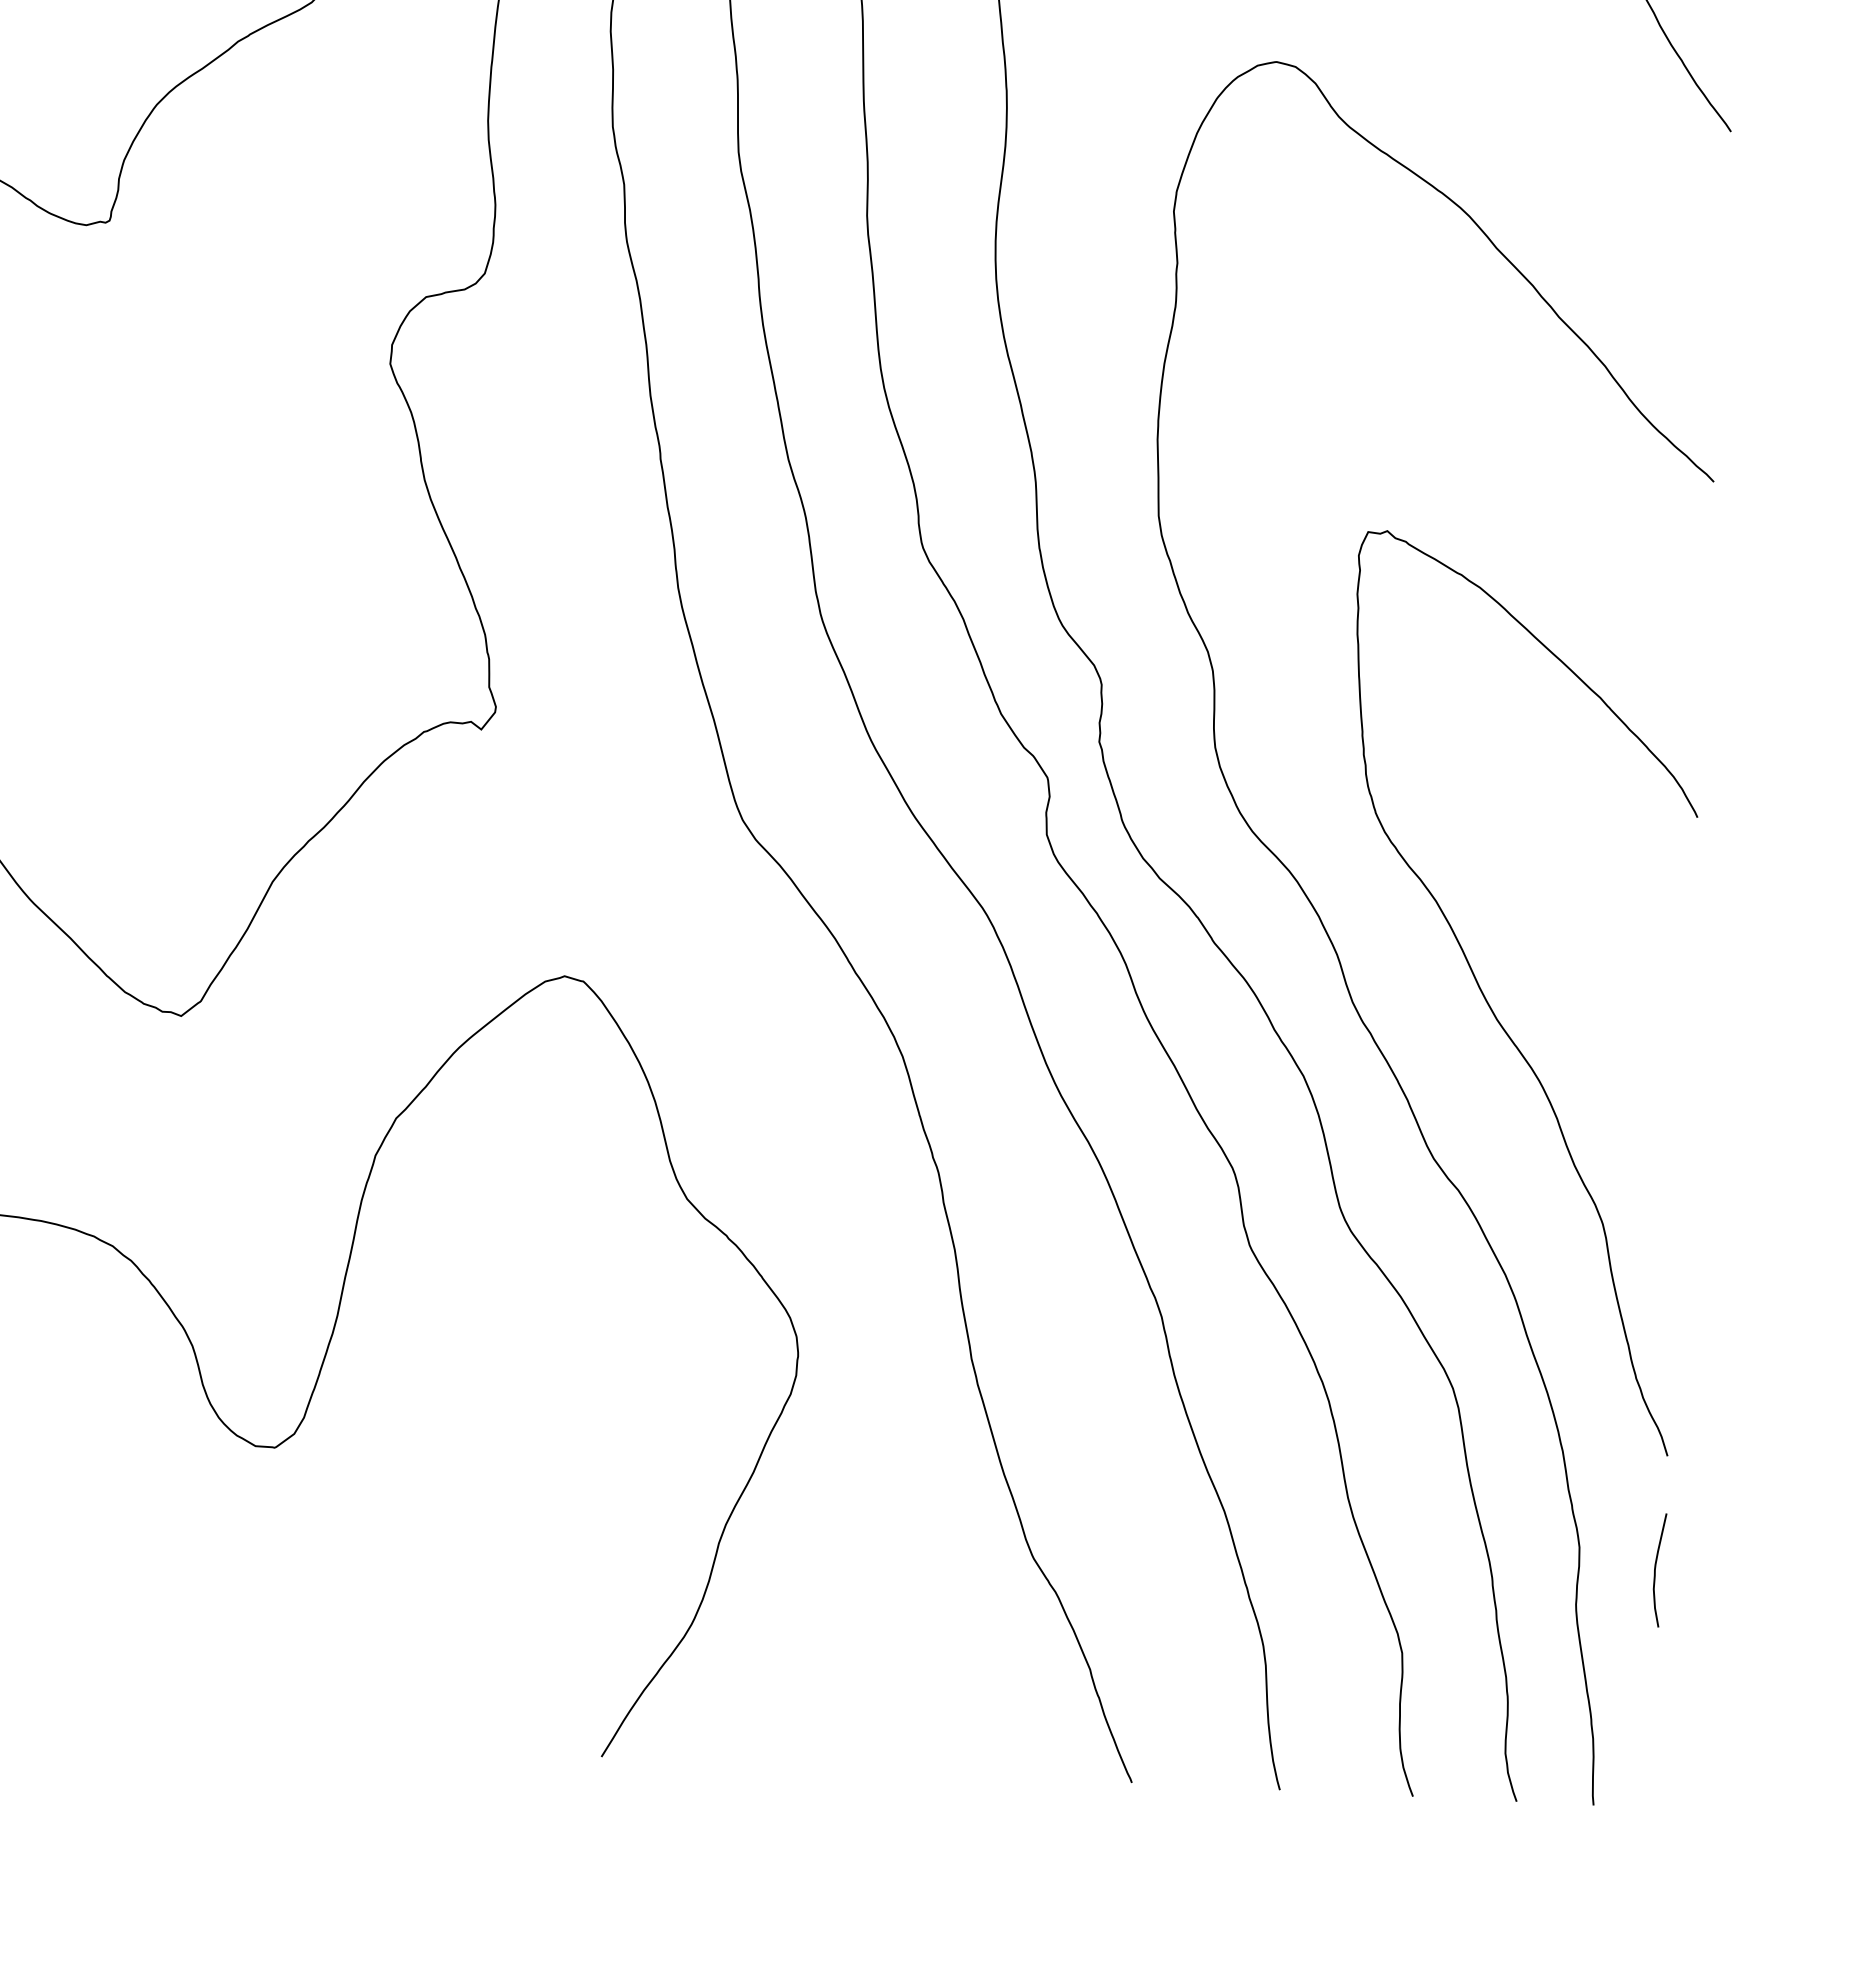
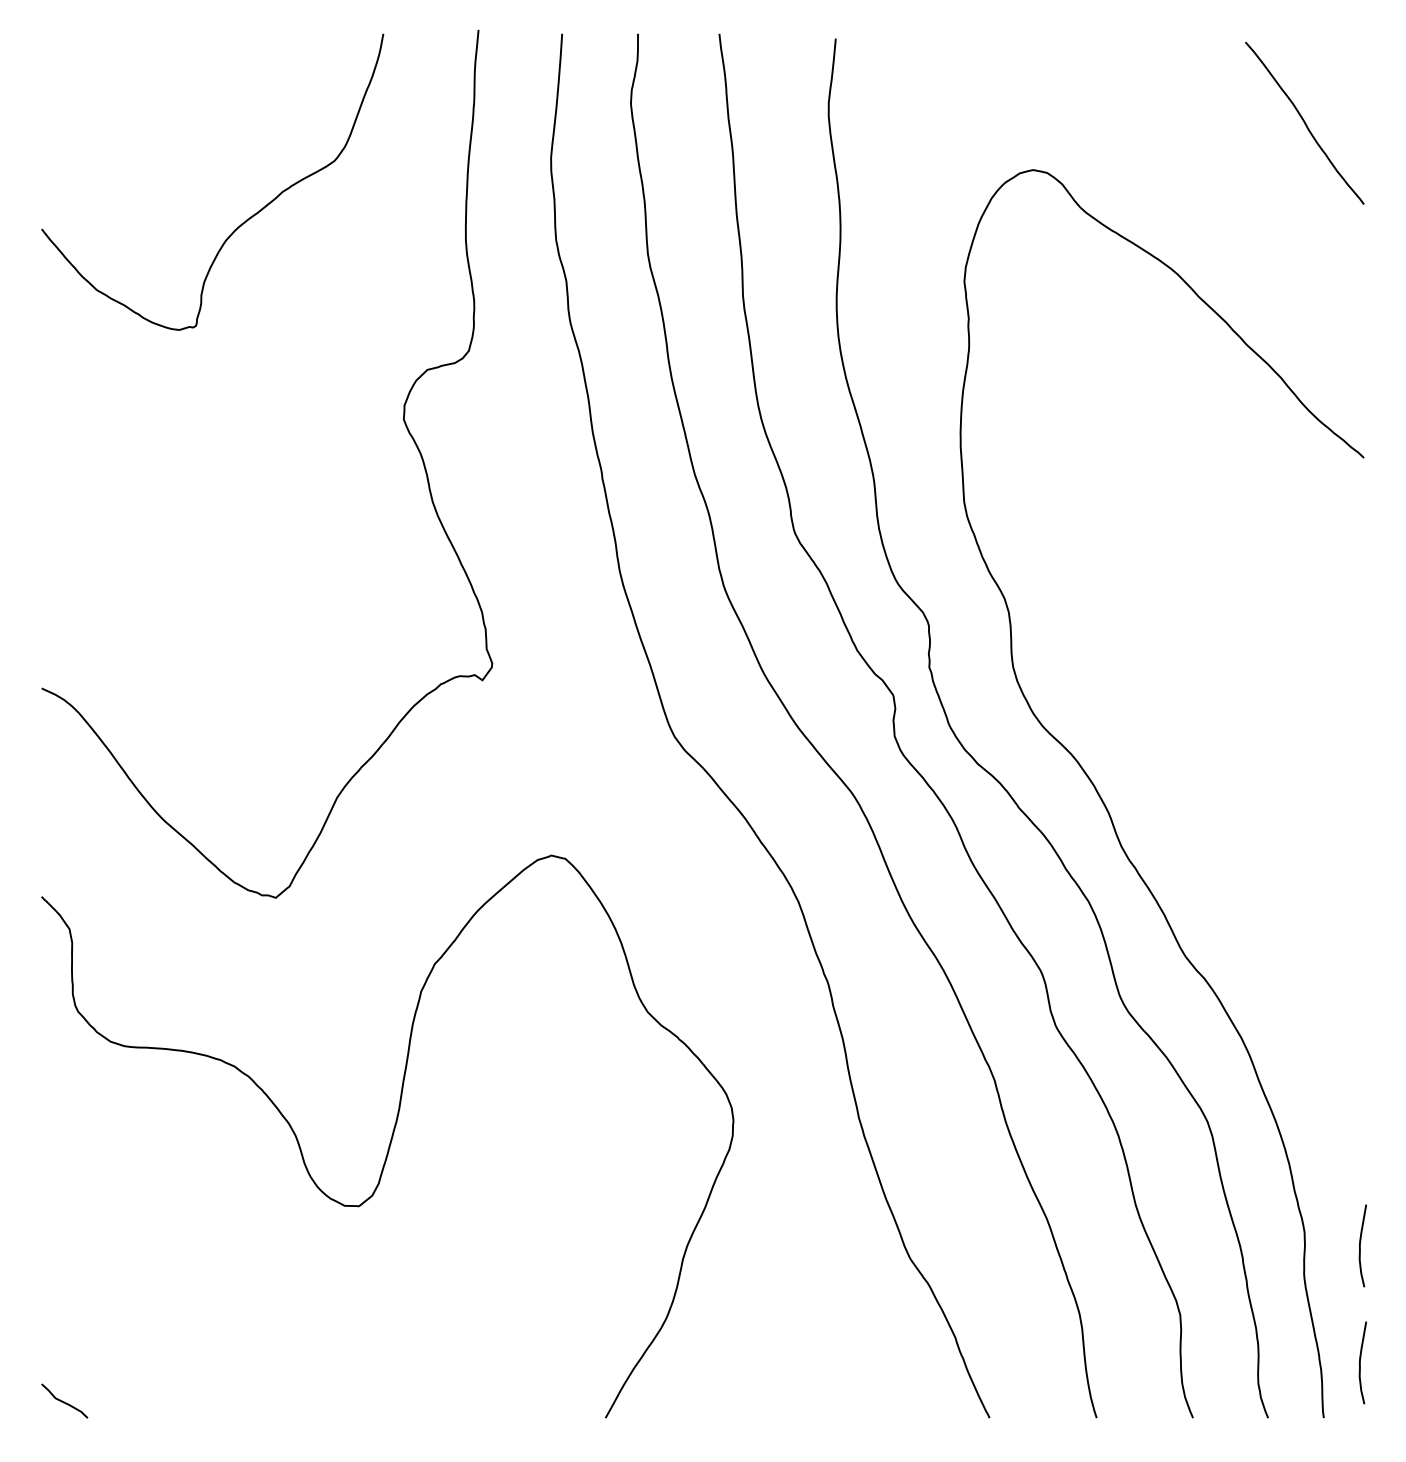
curve: (1492, 1007) -> (1222, 845), removed
curve: (1647, 1731) -> (1360, 1362), added

